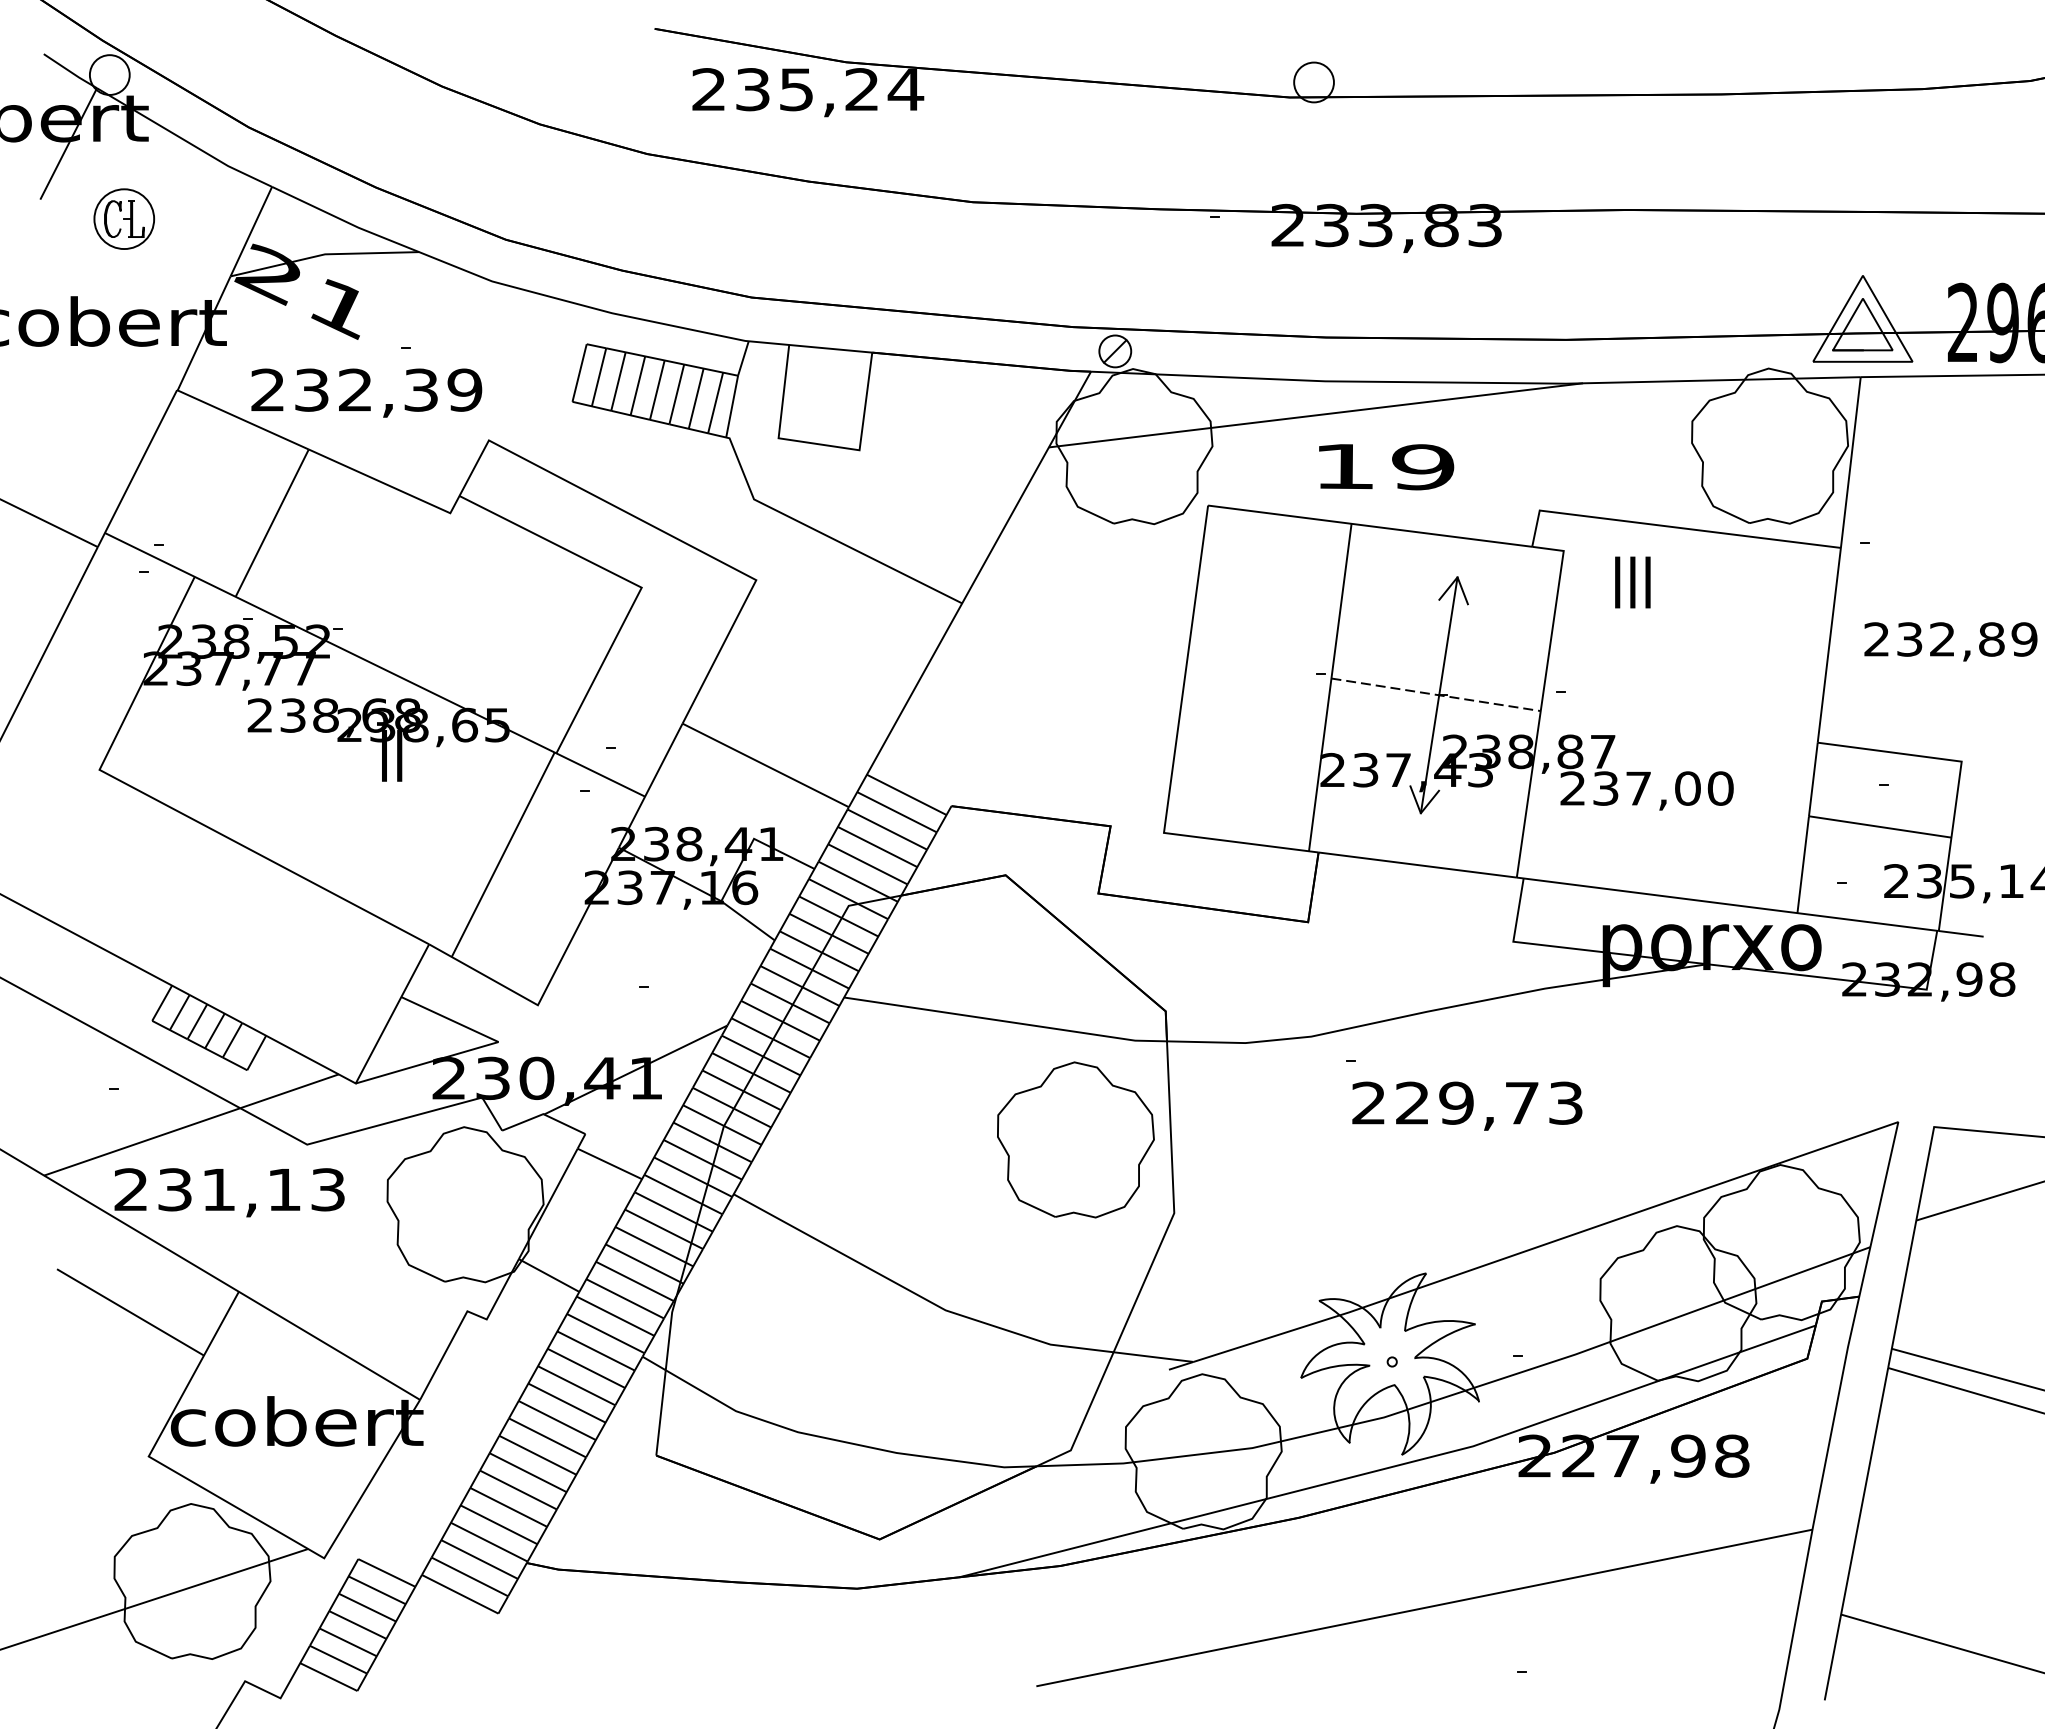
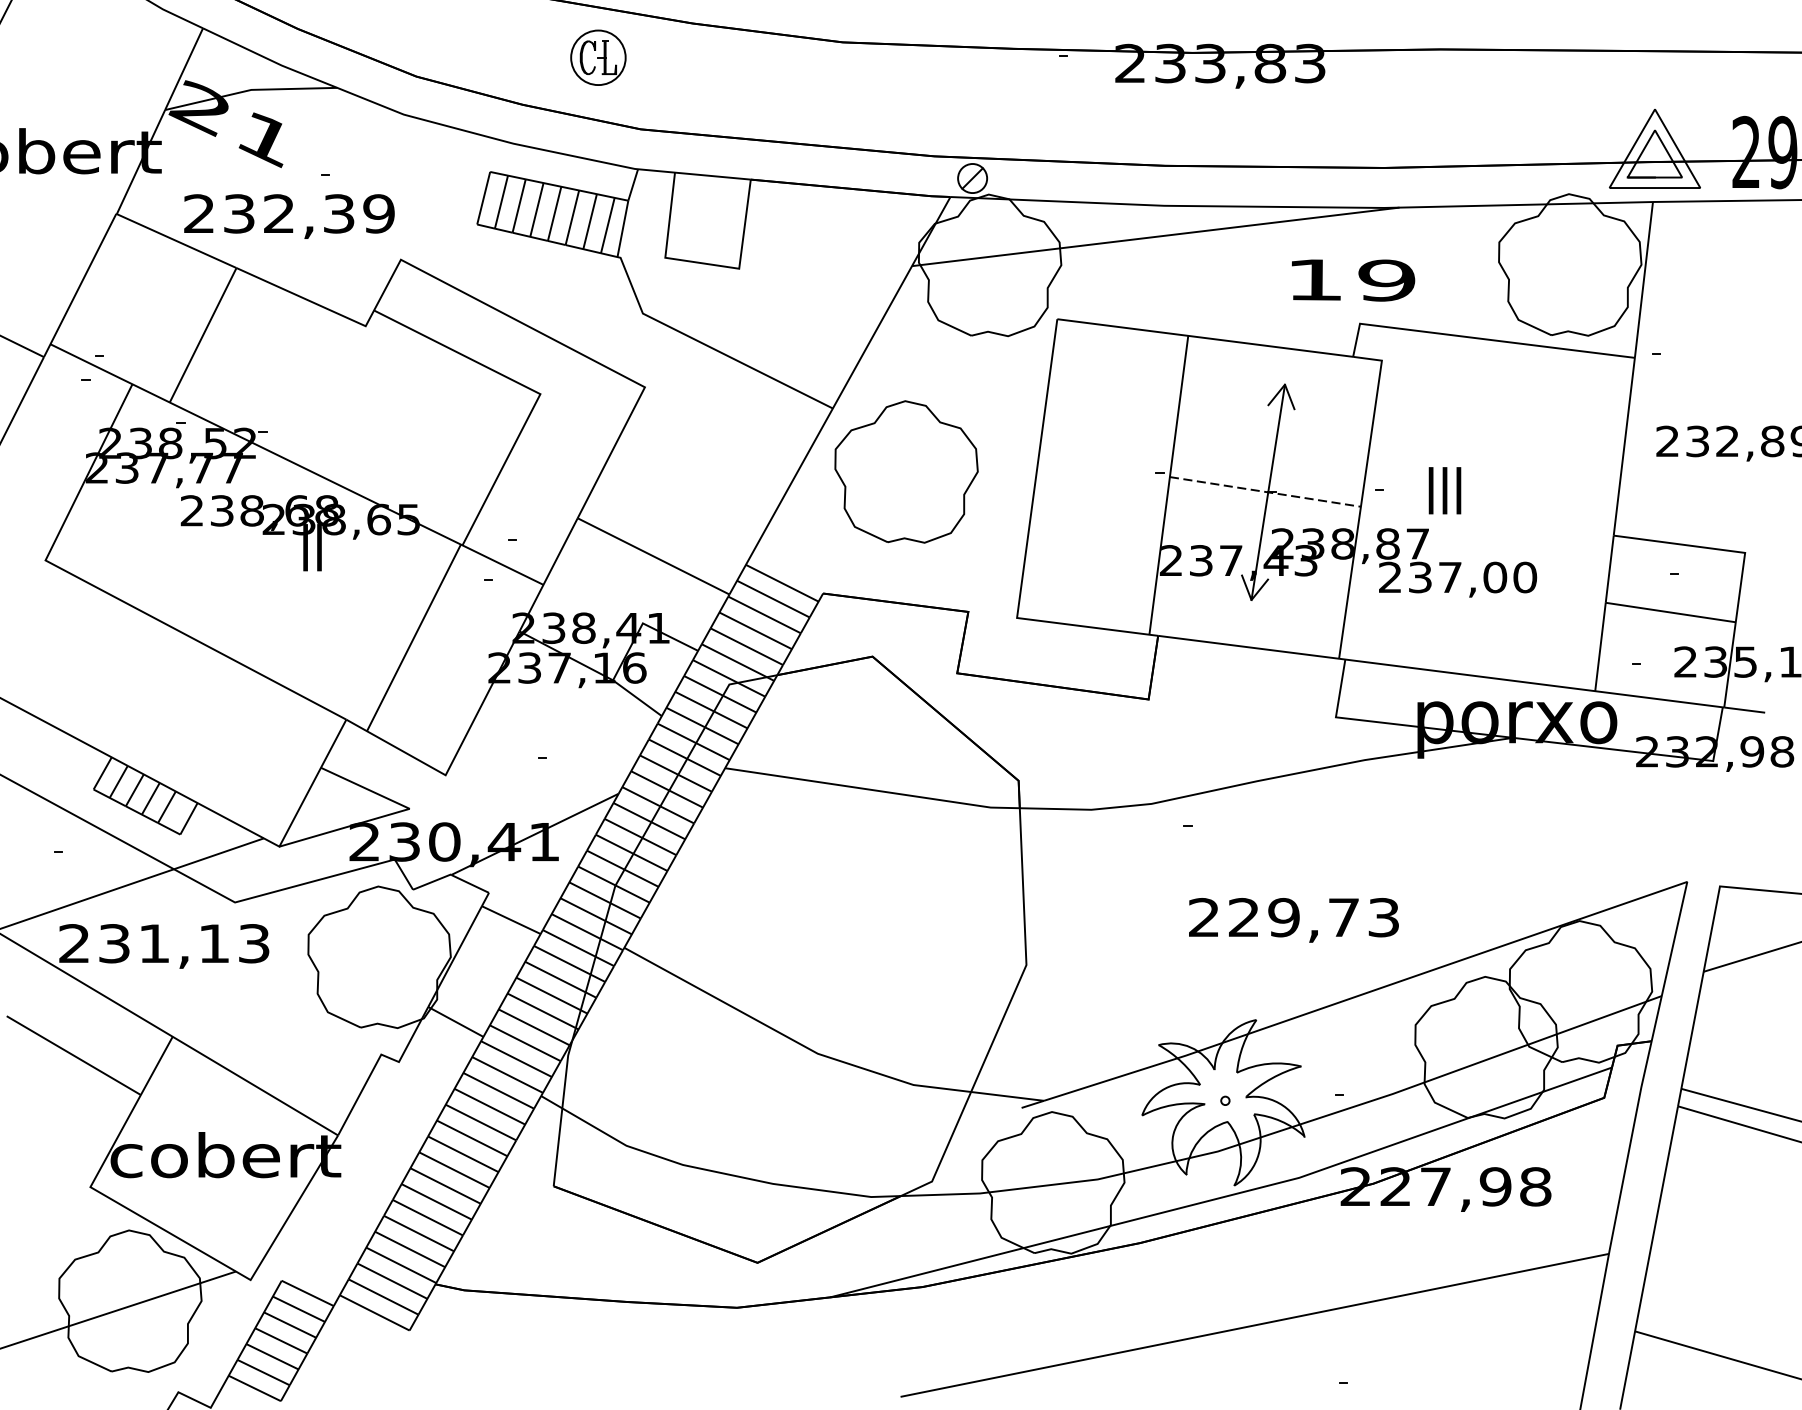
part: (123, 218) -> (597, 57), moved
text: (1386, 467) -> (1353, 280), moved
text: (1632, 582) -> (1444, 490), moved
text: (1467, 1105) -> (1294, 919), moved
part: (1075, 1139) -> (906, 471), moved

